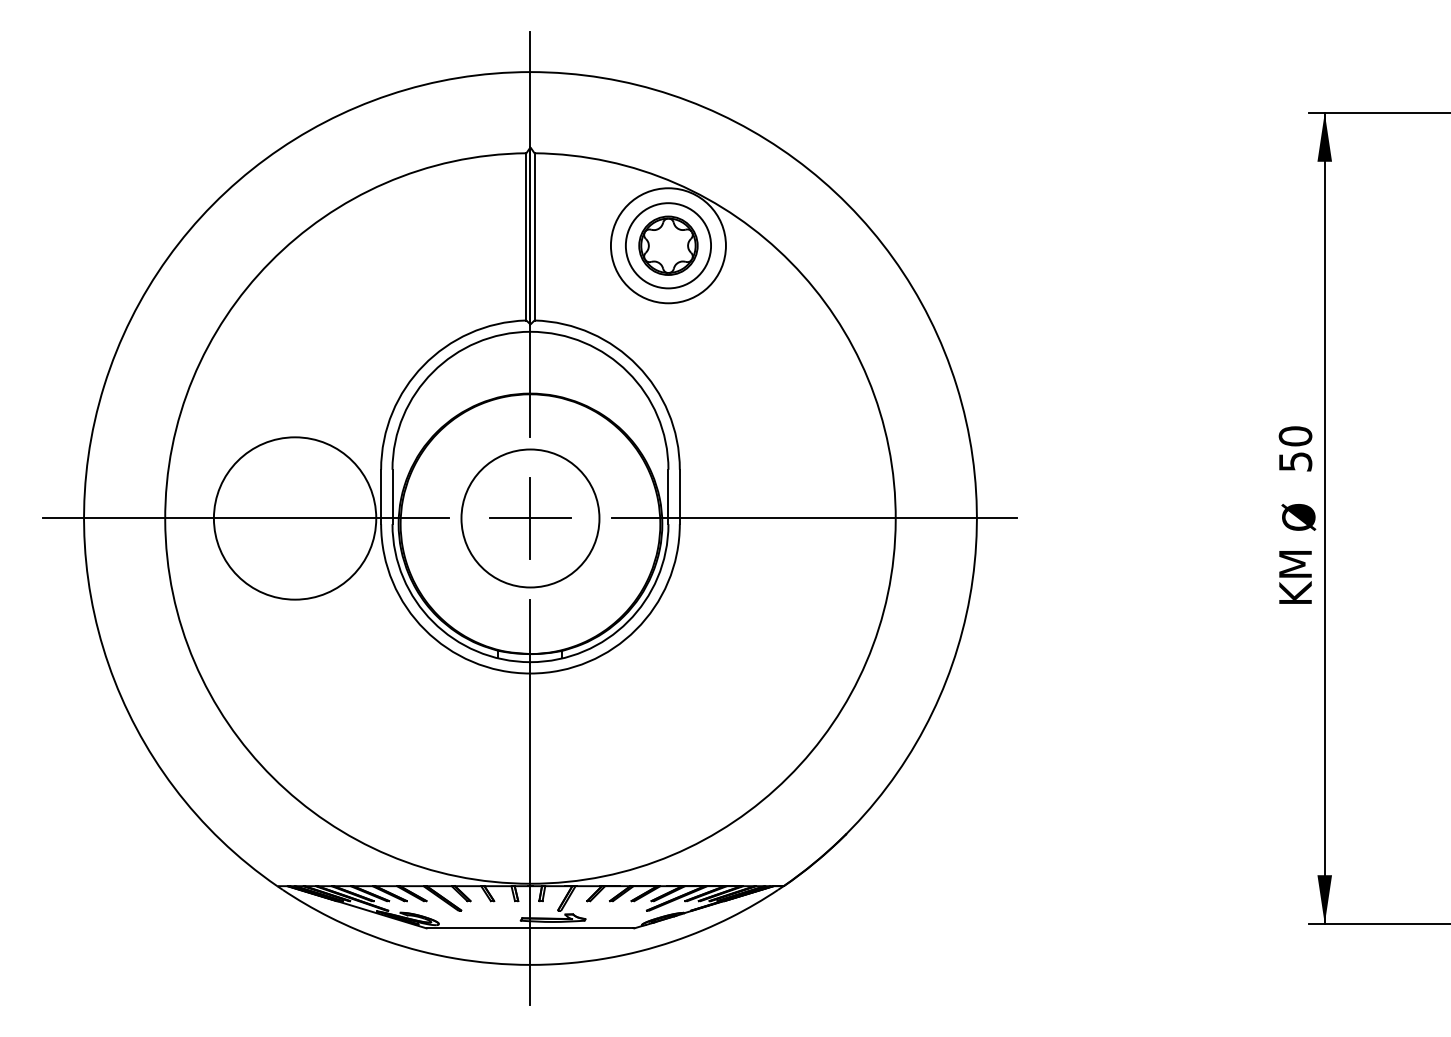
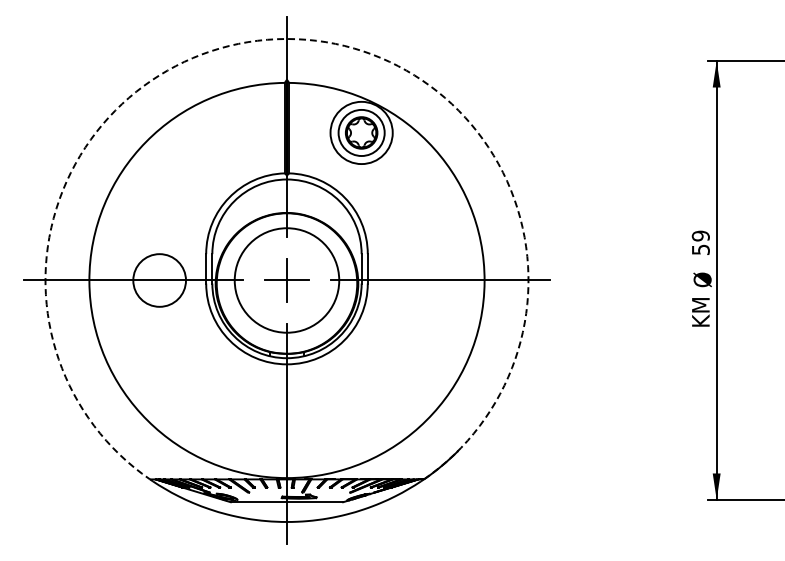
arc: (531, 73) -> (287, 39), solid -> dashed
text: (1294, 435) -> (700, 235), 50 -> 59
circle: (294, 518) -> (159, 280), size x0.6
circle: (529, 518) -> (286, 280), size x1.4

